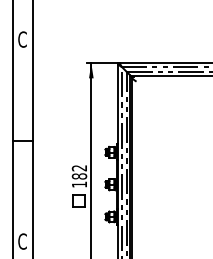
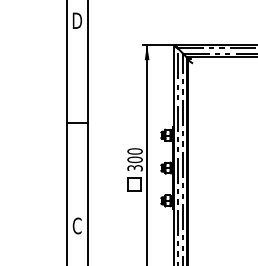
text: (22, 39) -> (77, 20), C -> D
text: (78, 176) -> (134, 159), 182 -> 300

